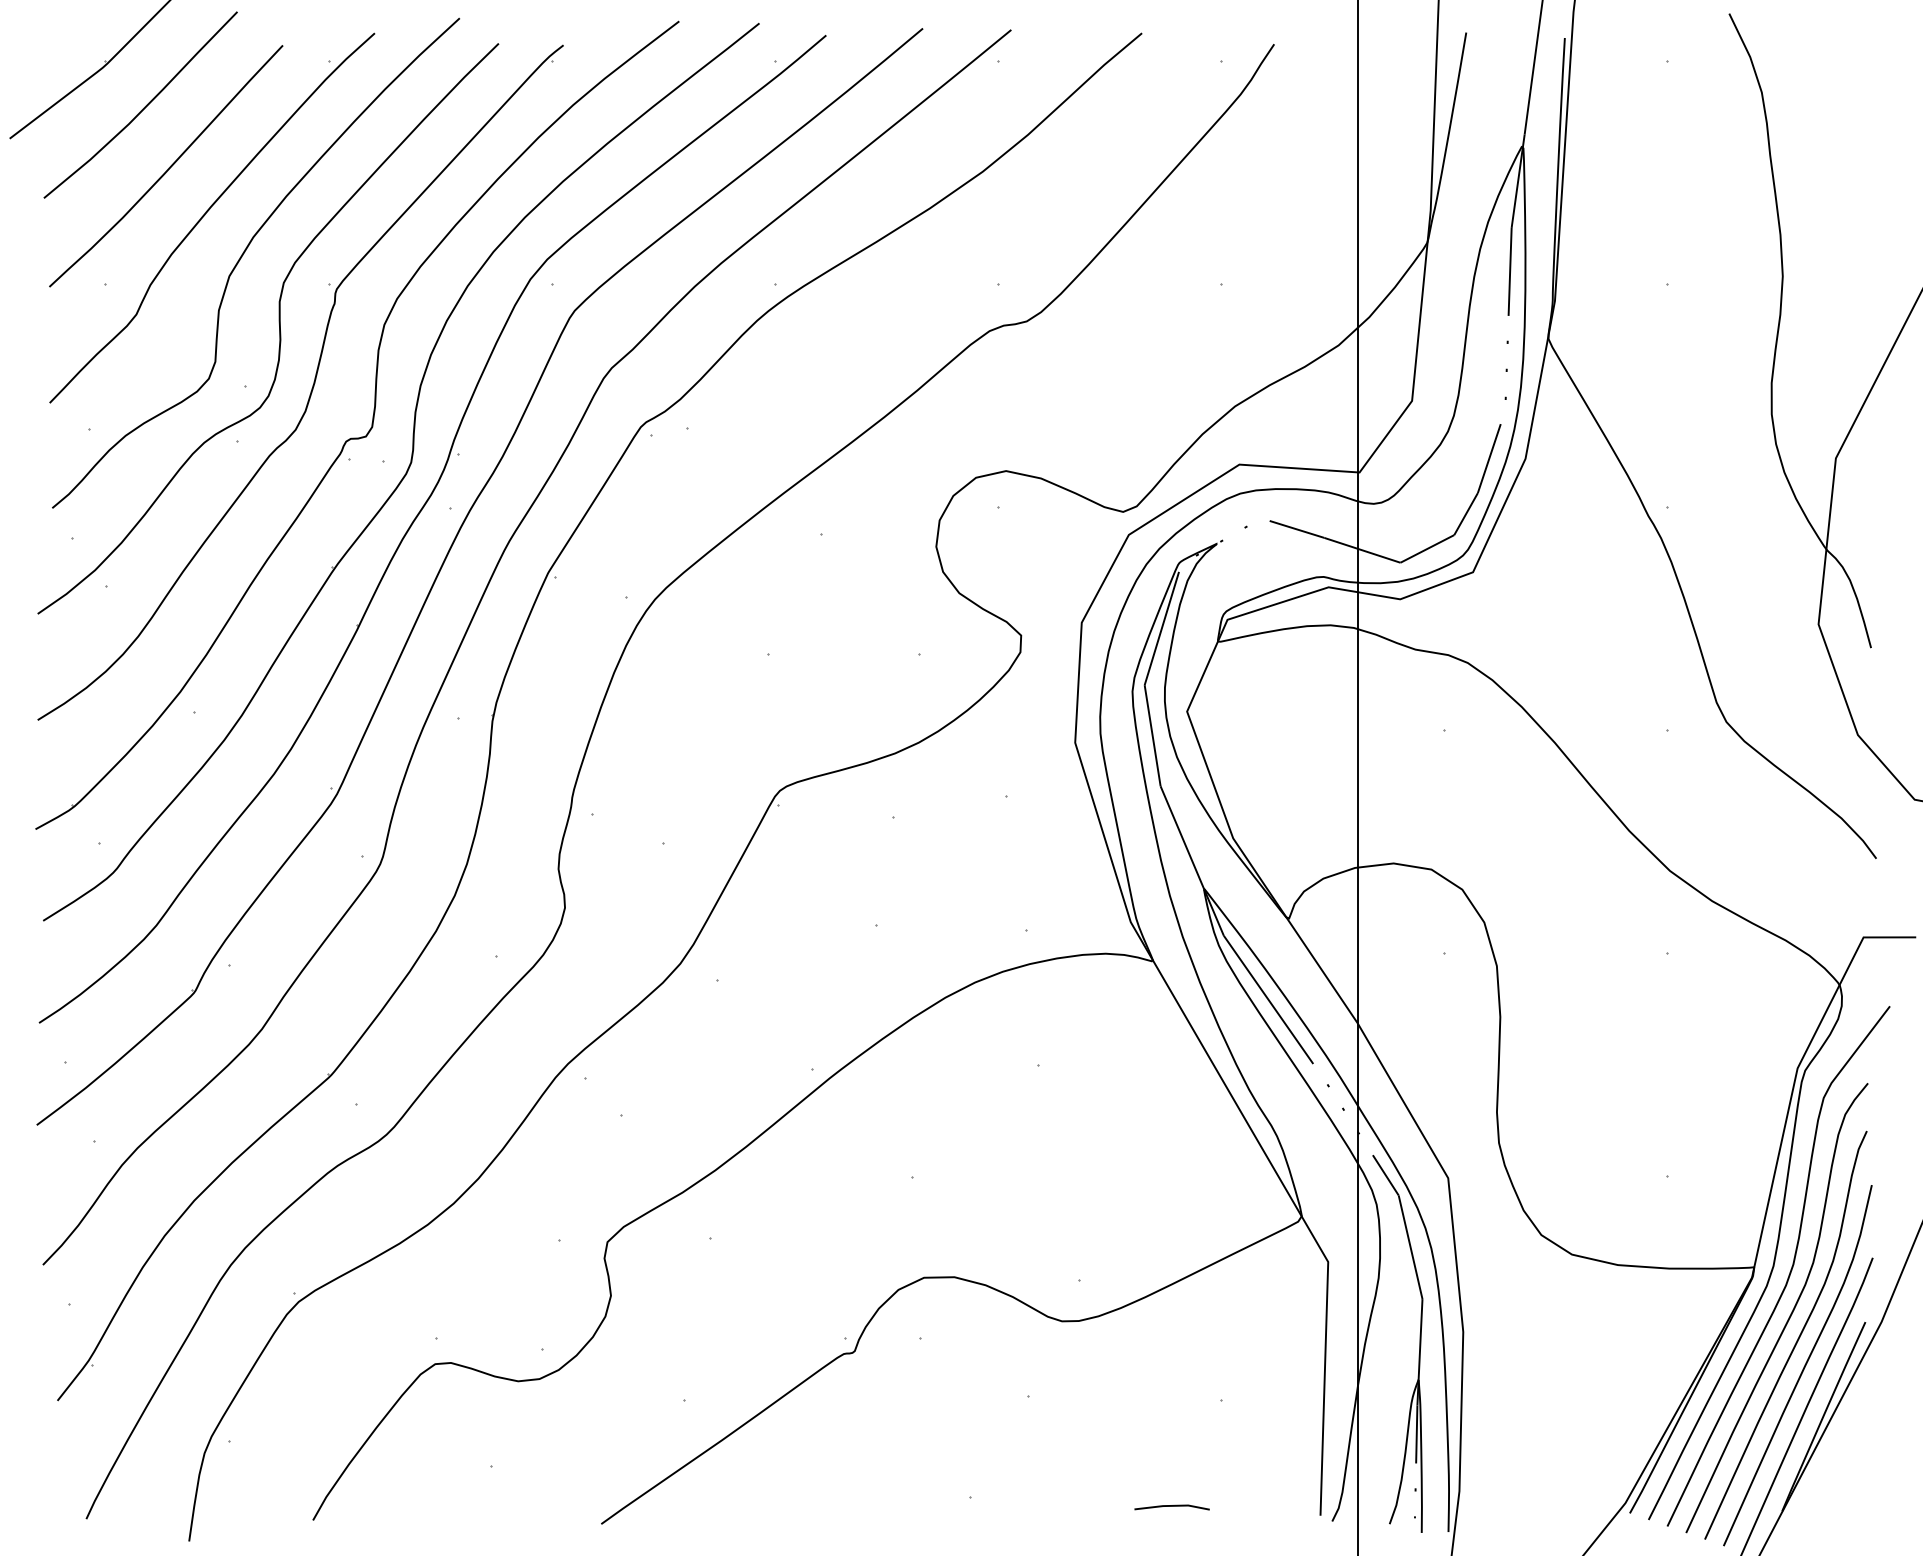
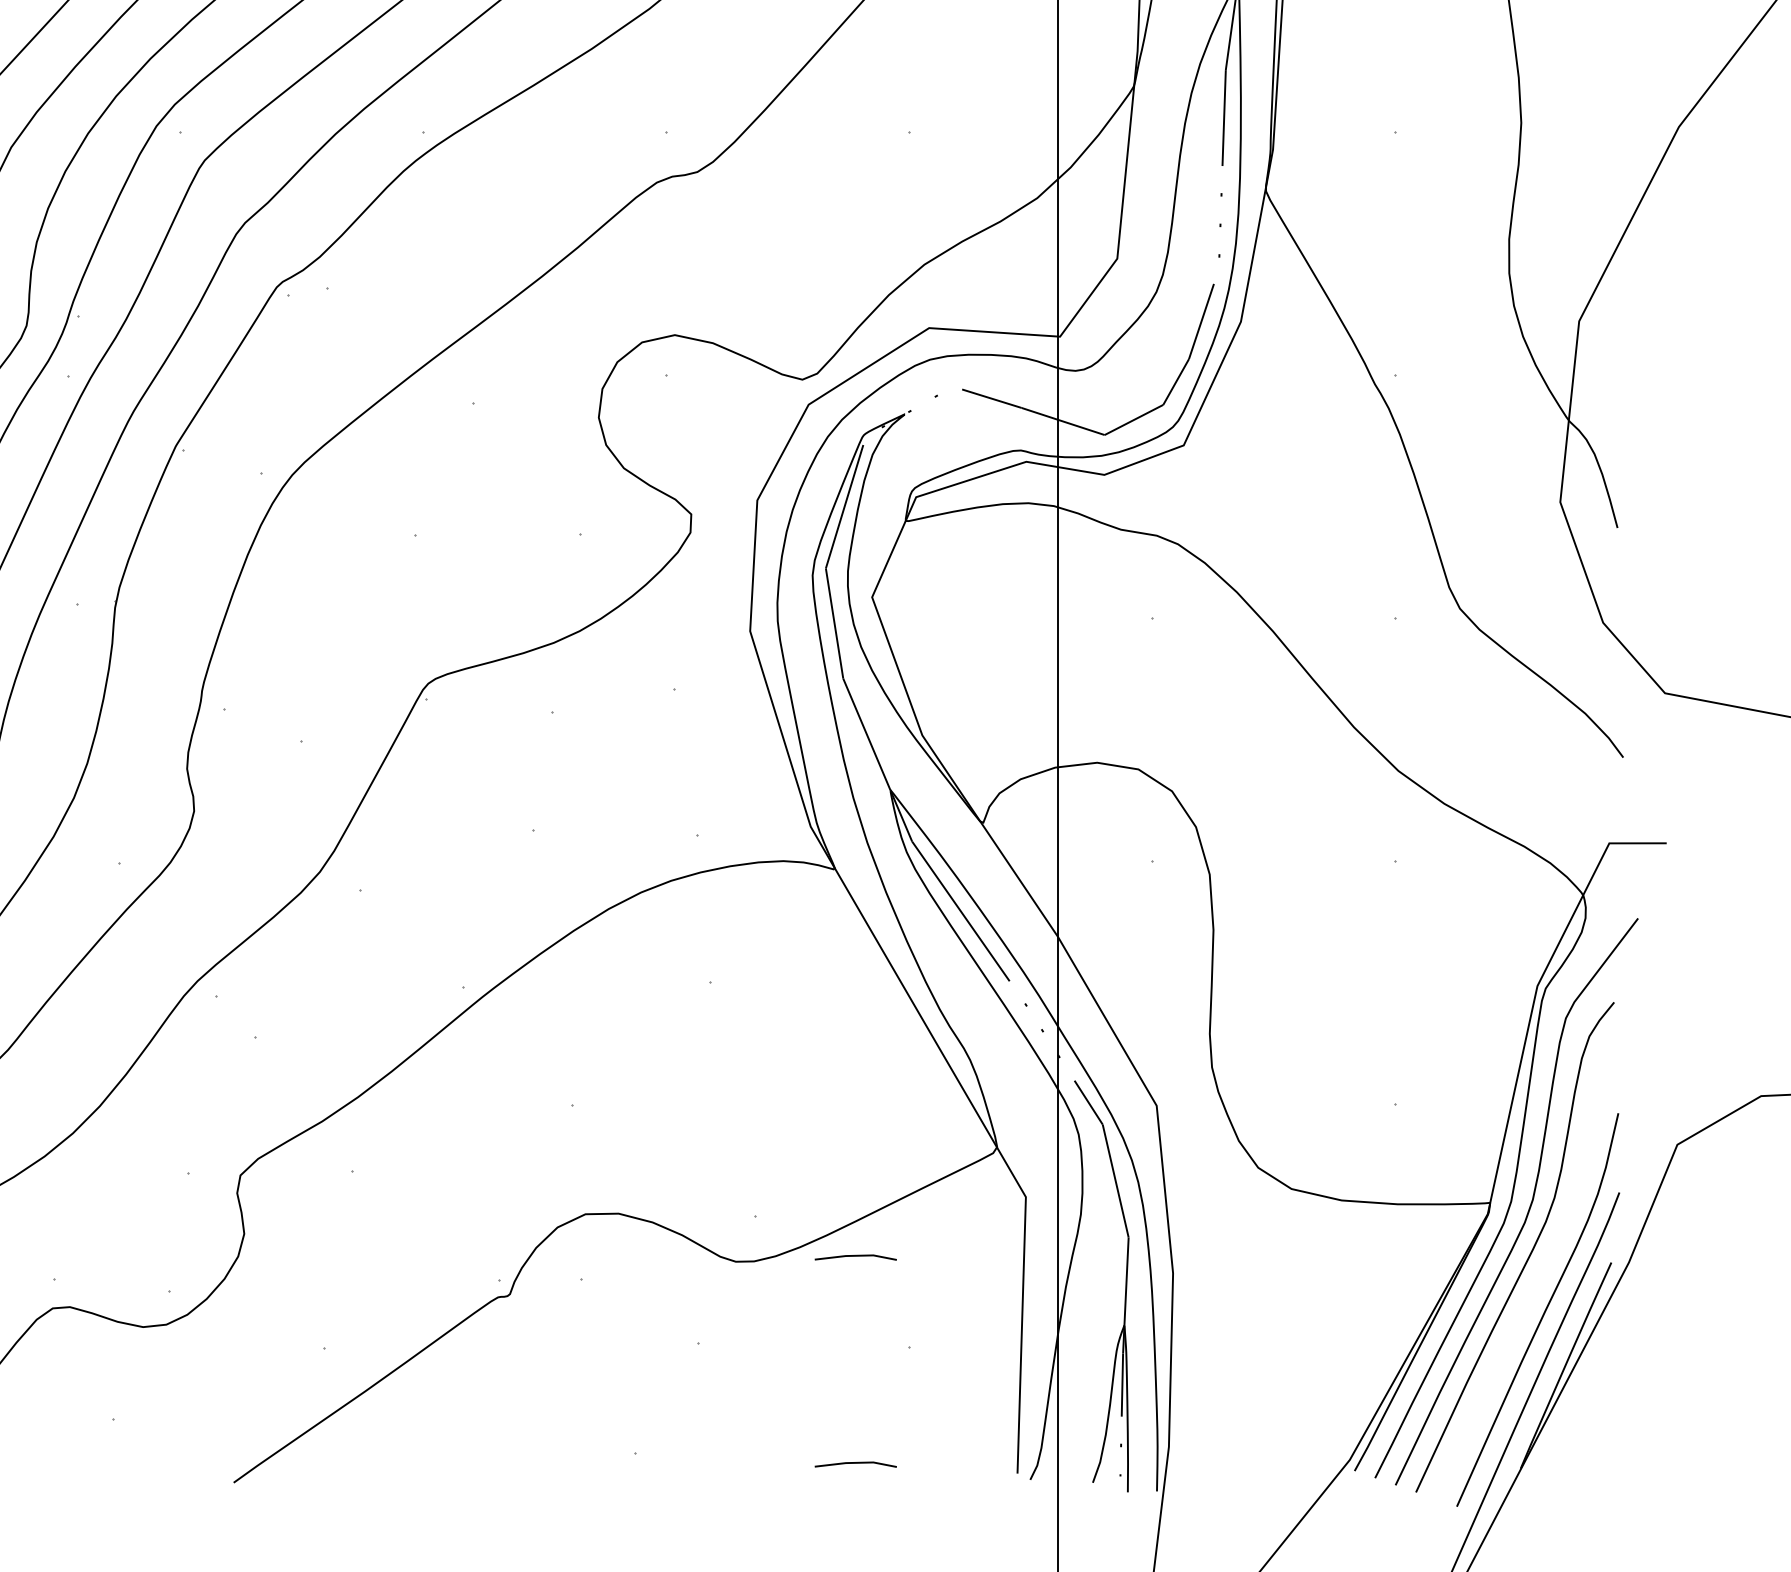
line: (1171, 1316) -> (855, 1256), added
curve: (1796, 1340) -> (1536, 1282), removed

